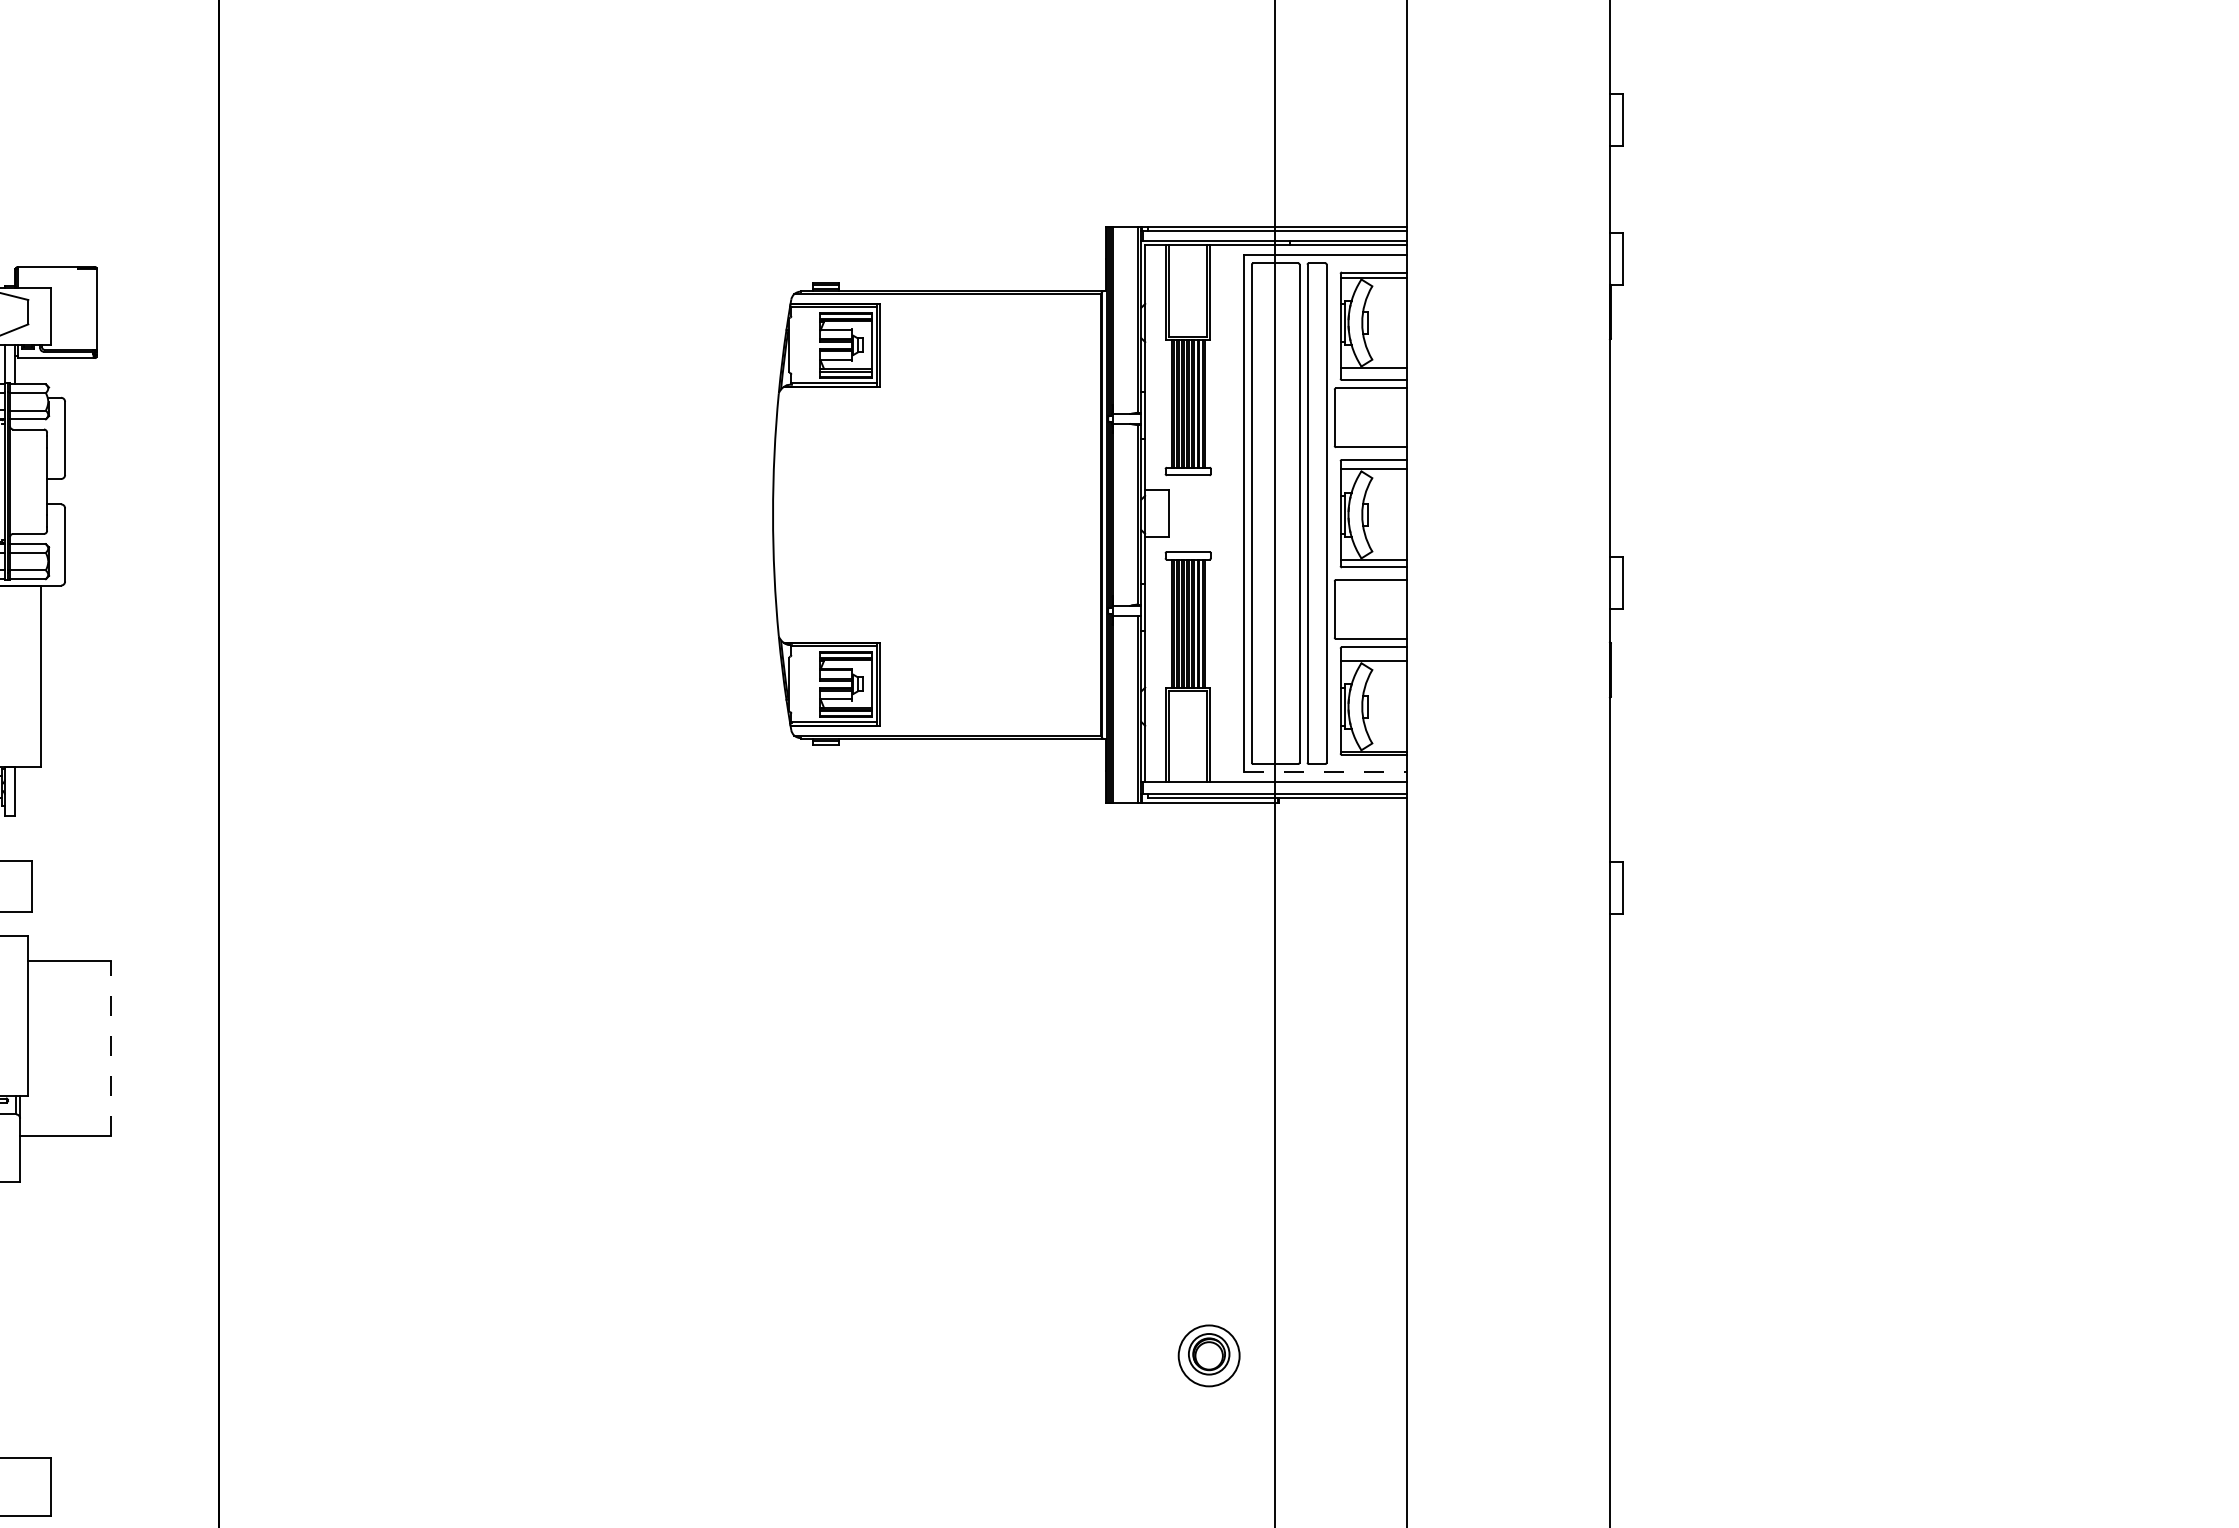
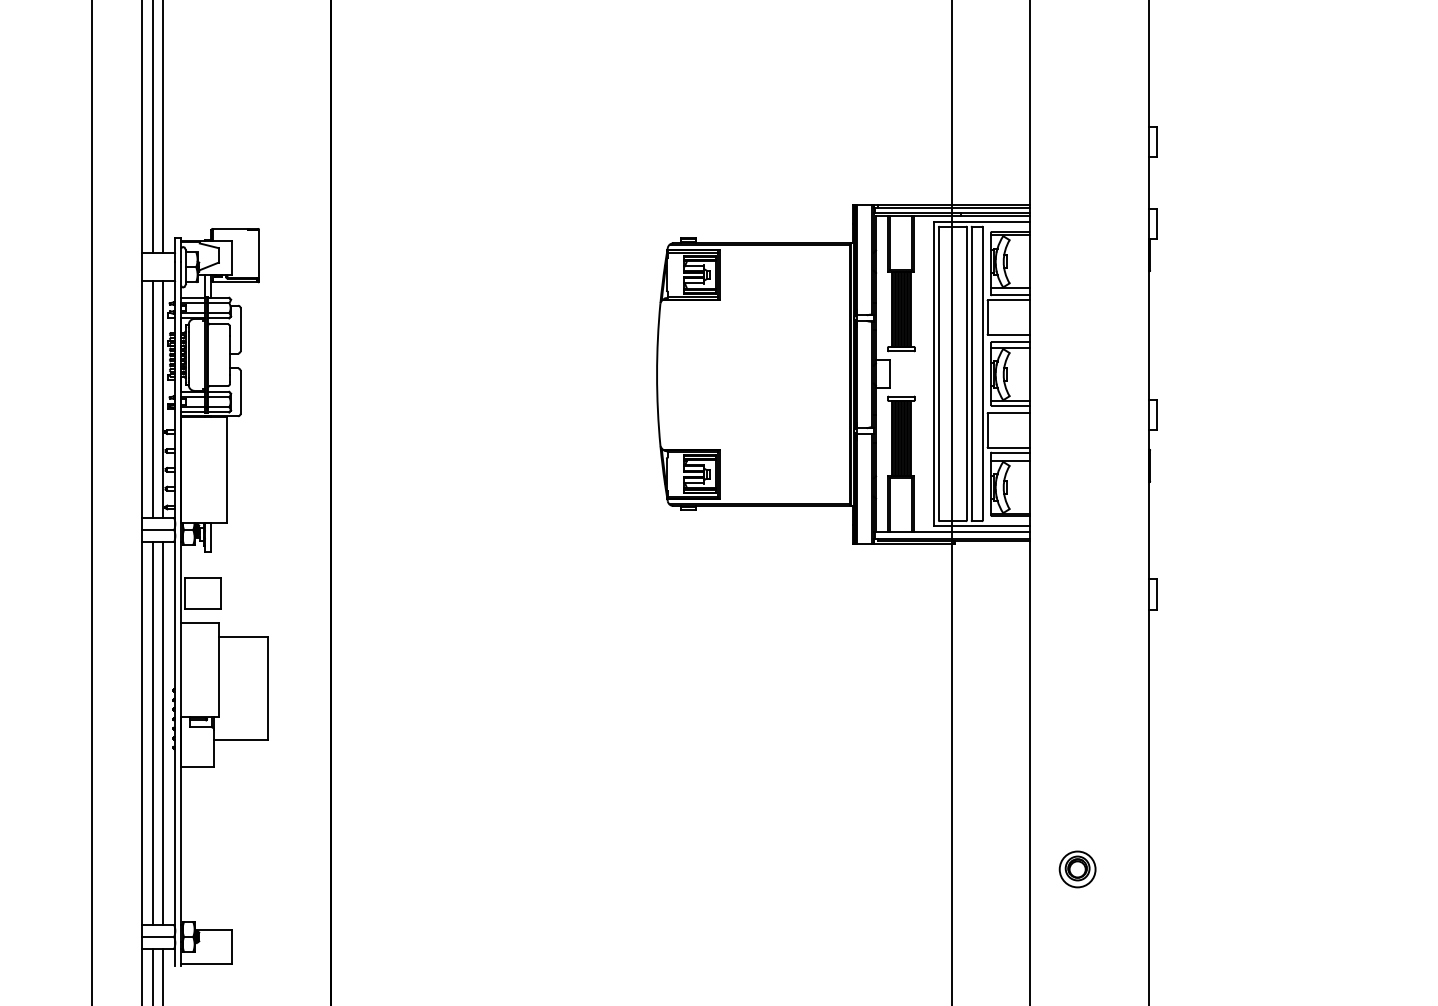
line: (1326, 771) -> (982, 525), dashed -> solid
line: (110, 1048) -> (267, 688), dashed -> solid
part: (1208, 1355) -> (1077, 869), moved

